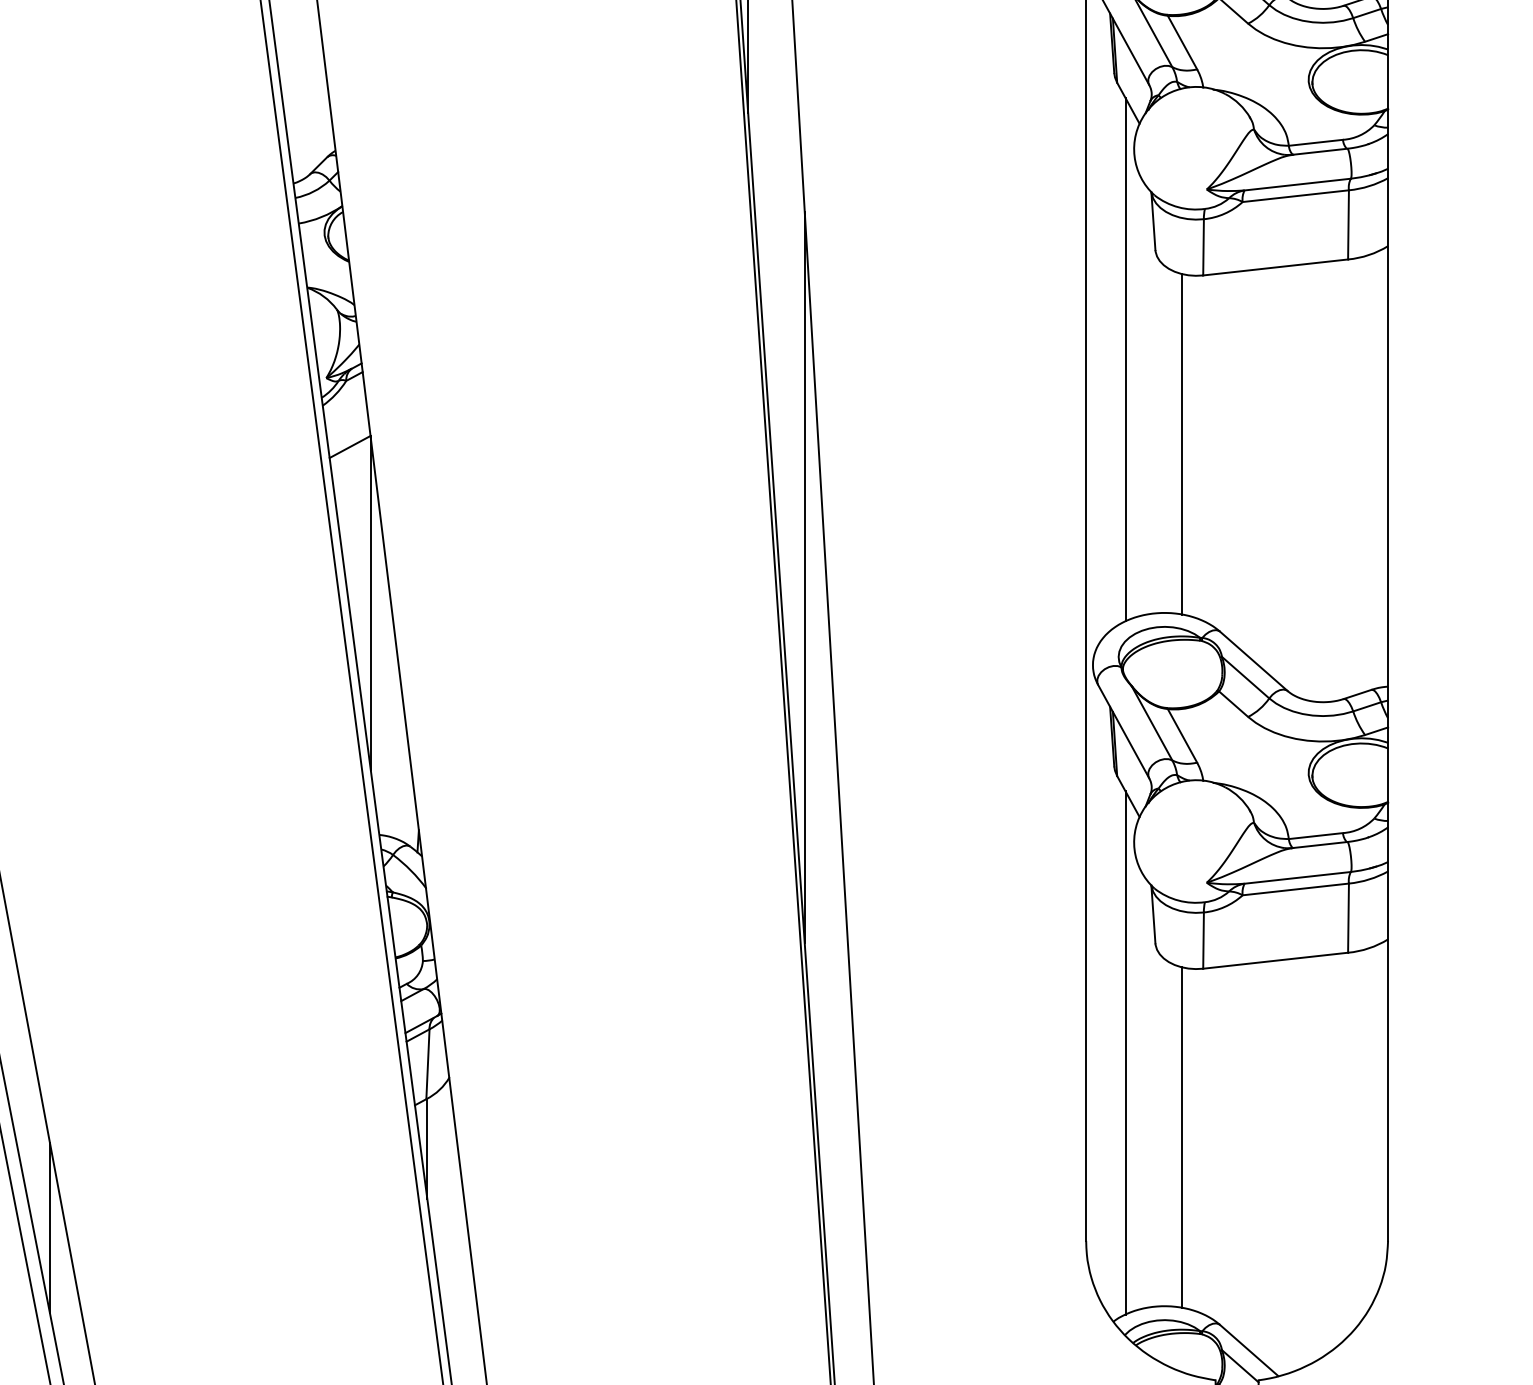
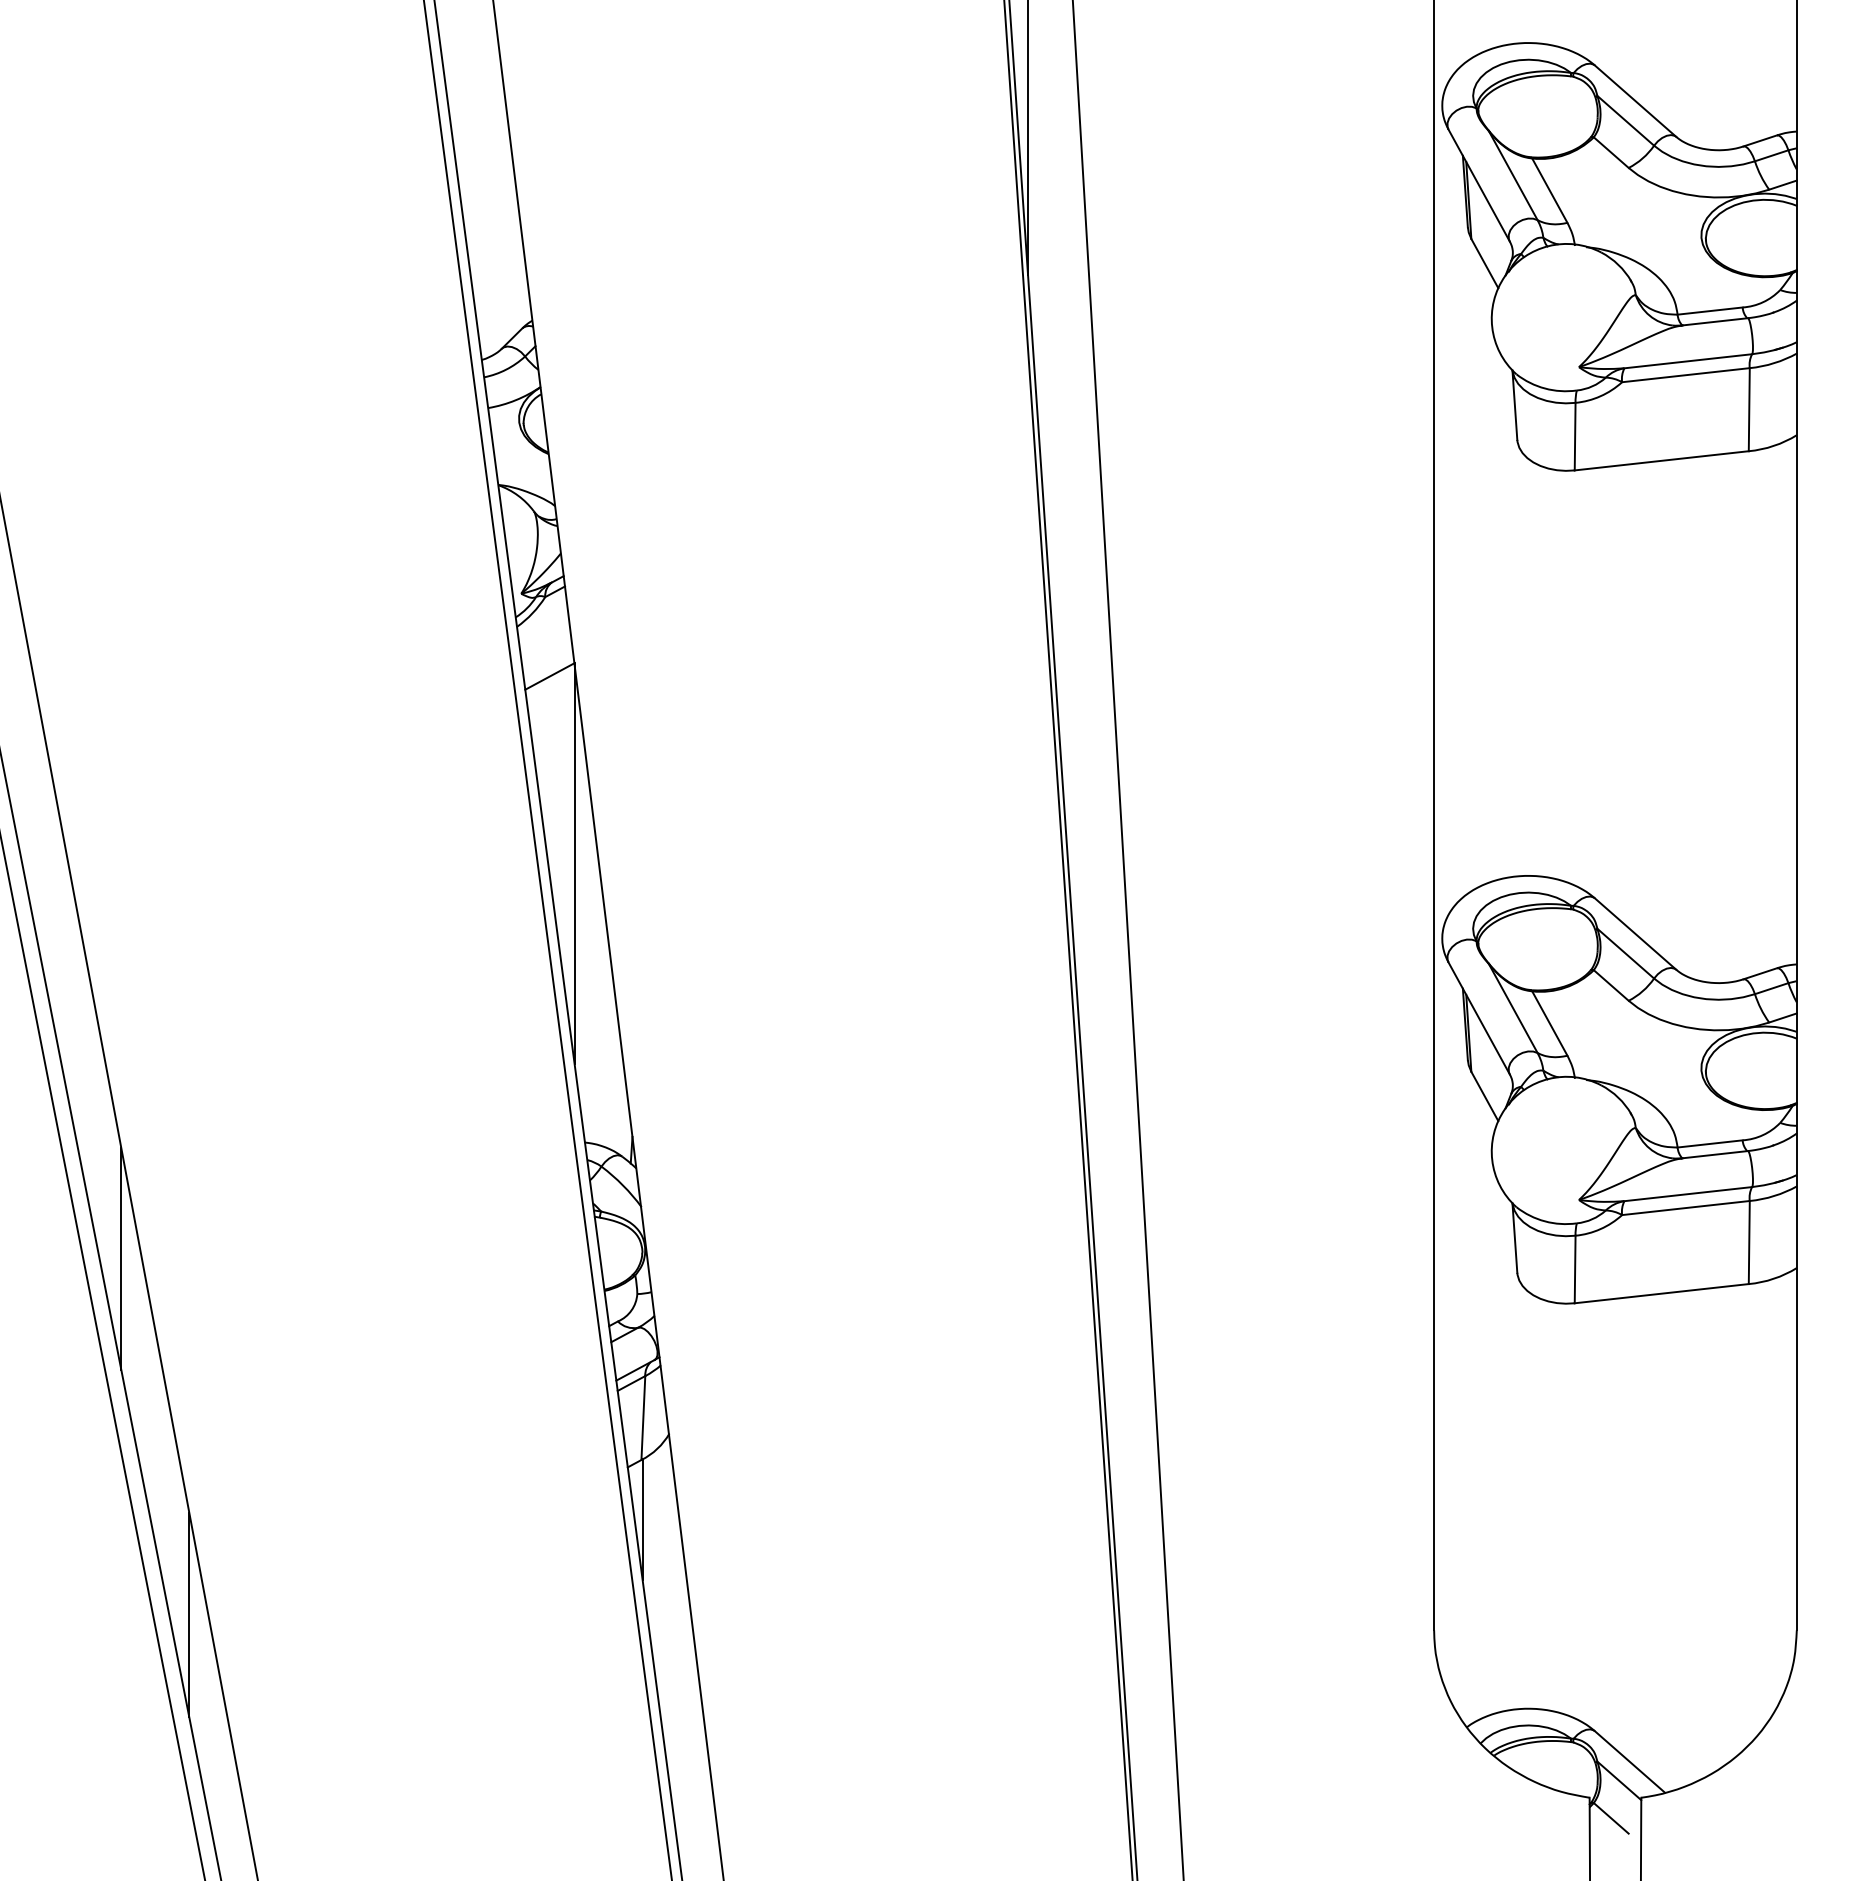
line: (1125, 359) -> (1481, 571), removed
line: (1182, 443) -> (1549, 672), removed
line: (805, 577) -> (1096, 833), removed
line: (1125, 1052) -> (1481, 1404), removed
line: (1182, 1137) -> (1549, 1505), removed

